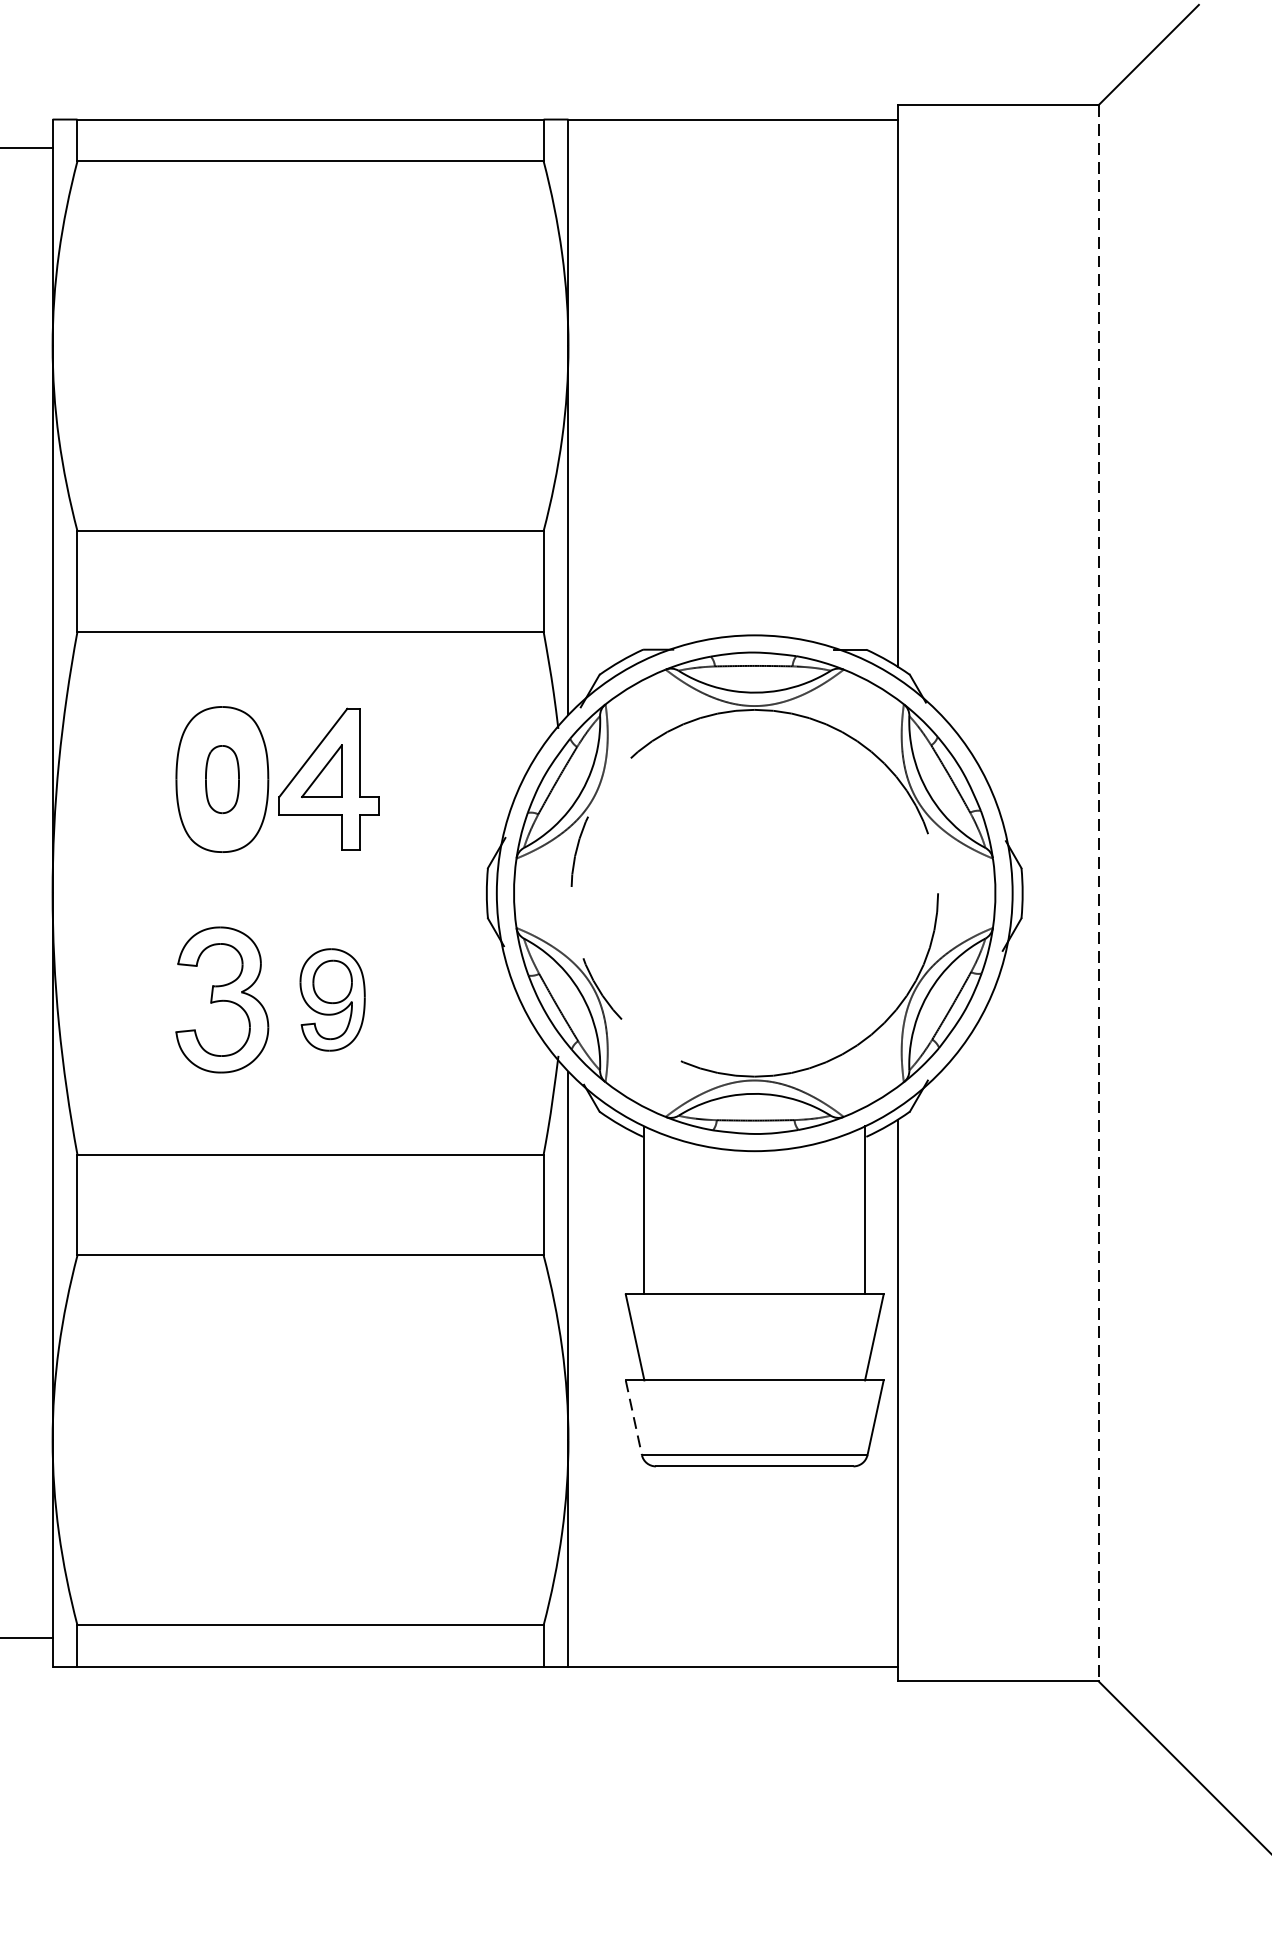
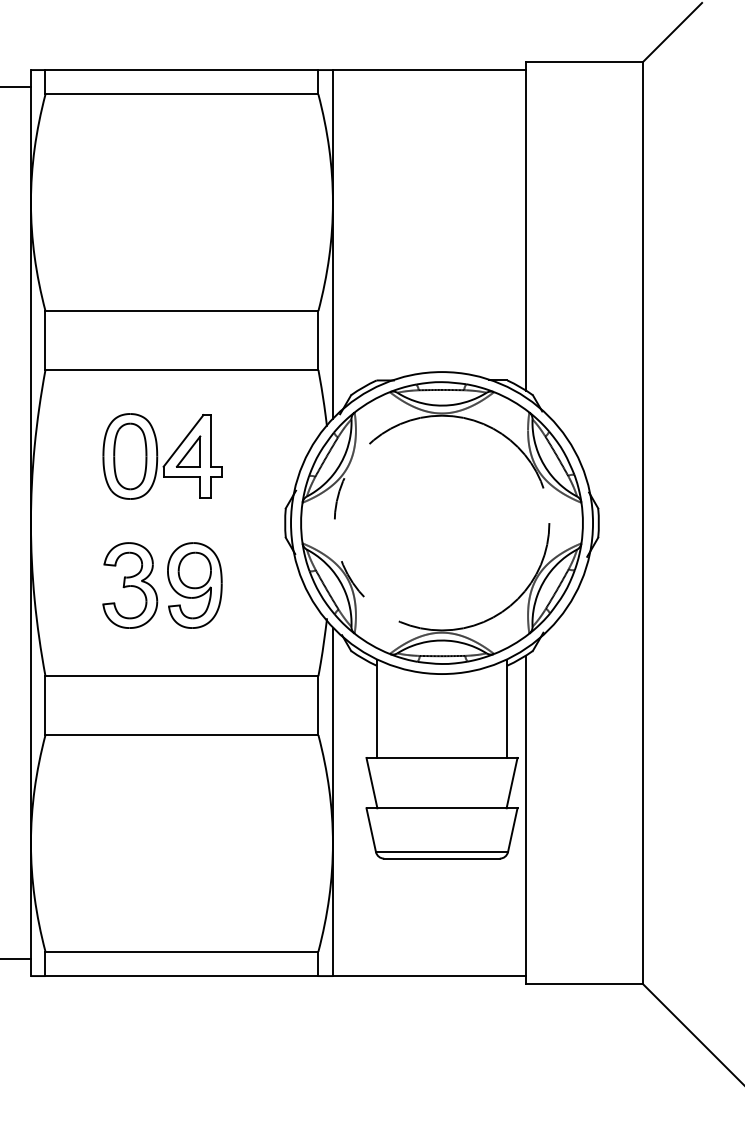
part: (222, 779) -> (130, 456), size x1.67
line: (1098, 893) -> (643, 523), dashed -> solid
part: (331, 999) -> (194, 585), size x1.43
line: (634, 1418) -> (371, 830), dashed -> solid

